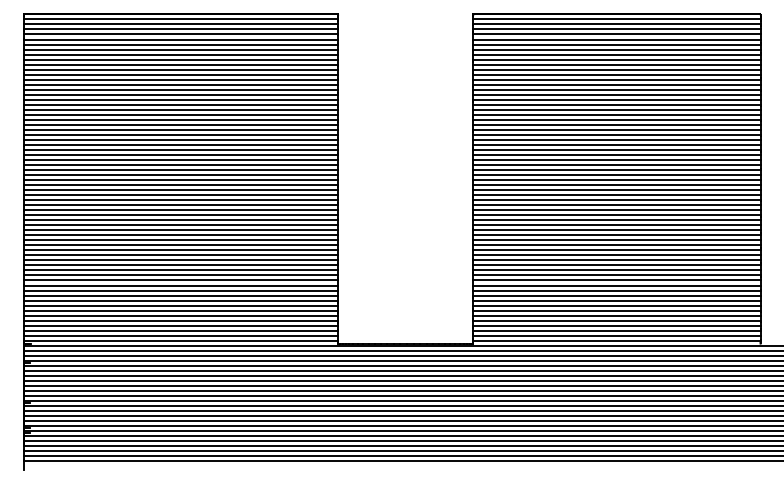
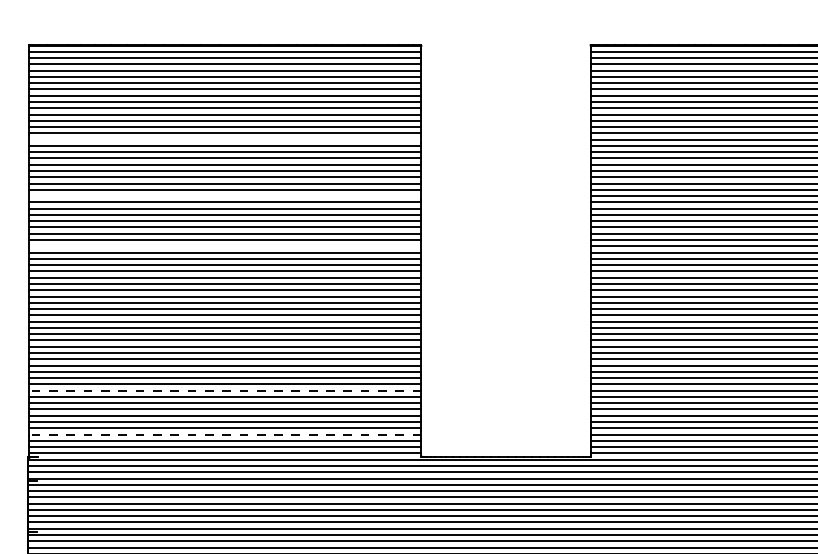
line: (181, 89) -> (225, 139), removed
line: (181, 134) -> (225, 195), removed
line: (181, 175) -> (225, 246), removed
line: (181, 290) -> (225, 390), solid -> dashed
line: (181, 325) -> (225, 434), solid -> dashed

